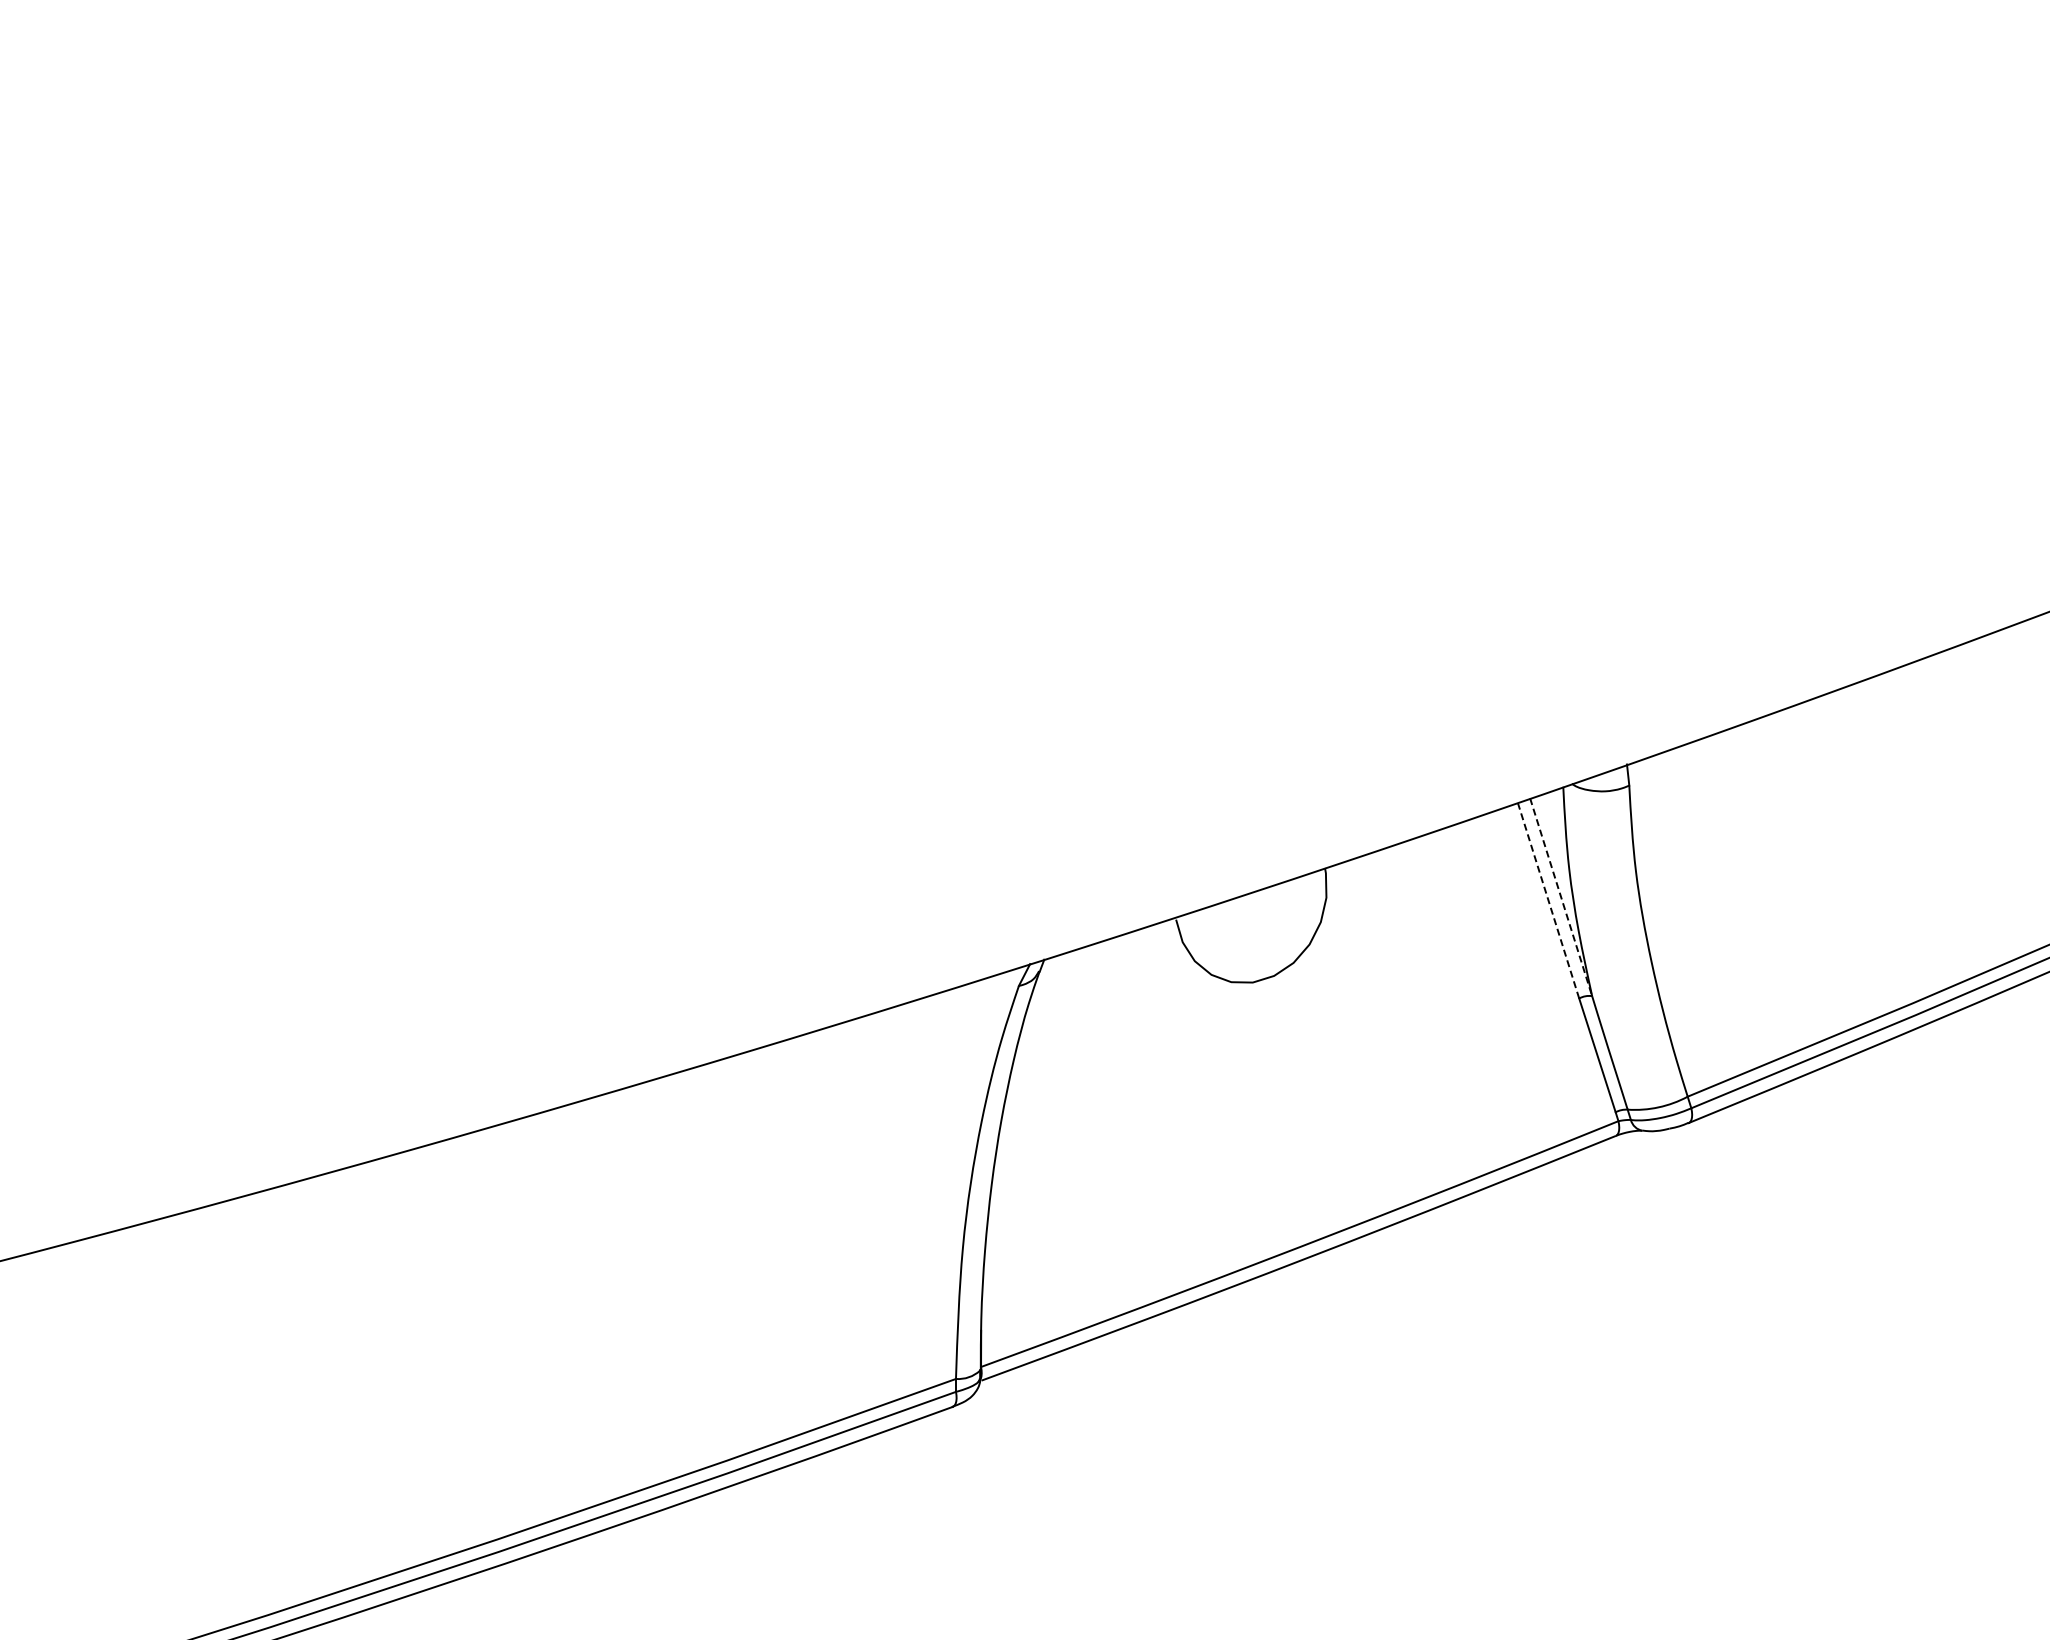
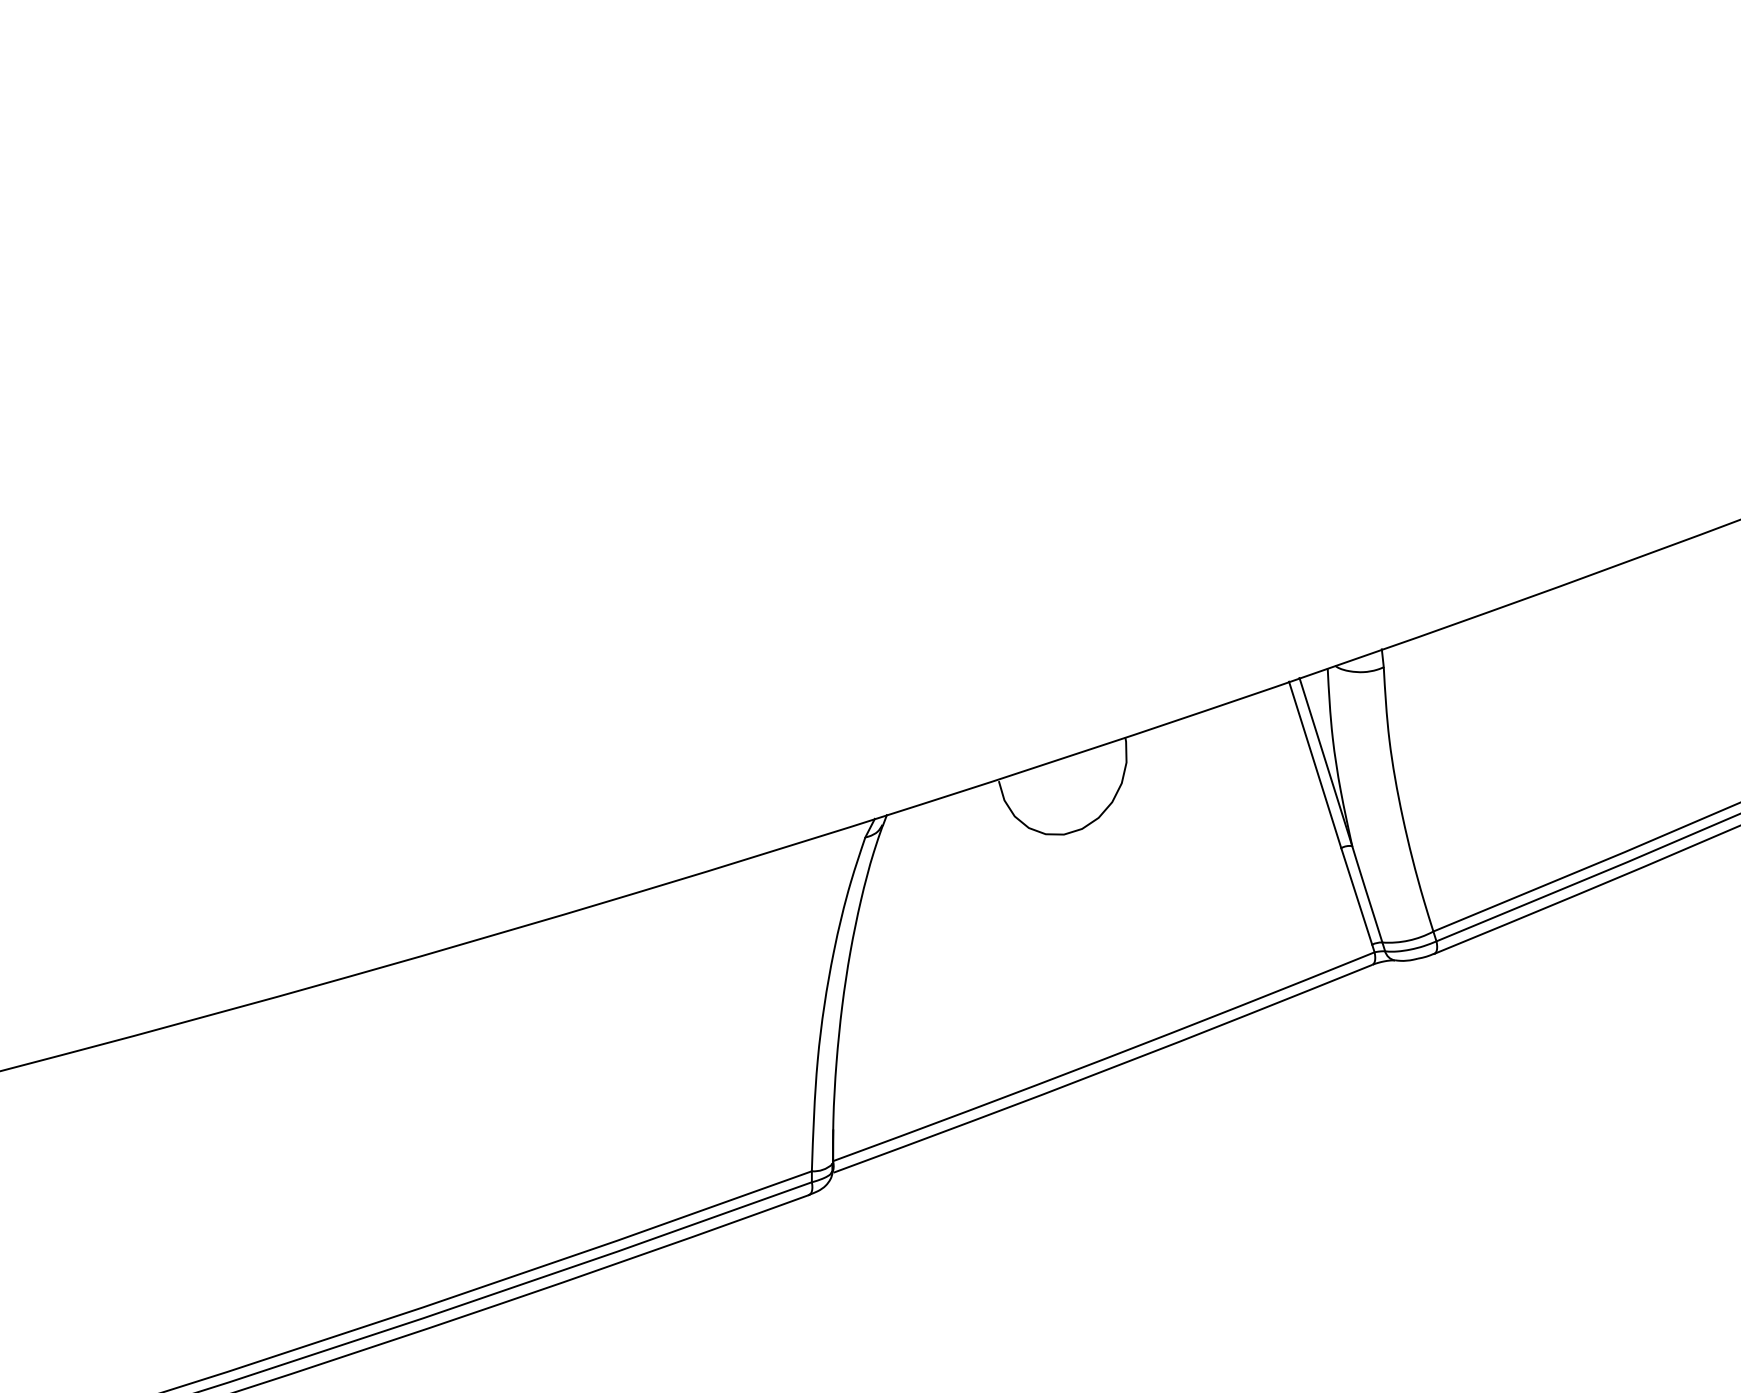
line: (1561, 897) -> (1326, 762), dashed -> solid
line: (1548, 900) -> (1315, 764), dashed -> solid

